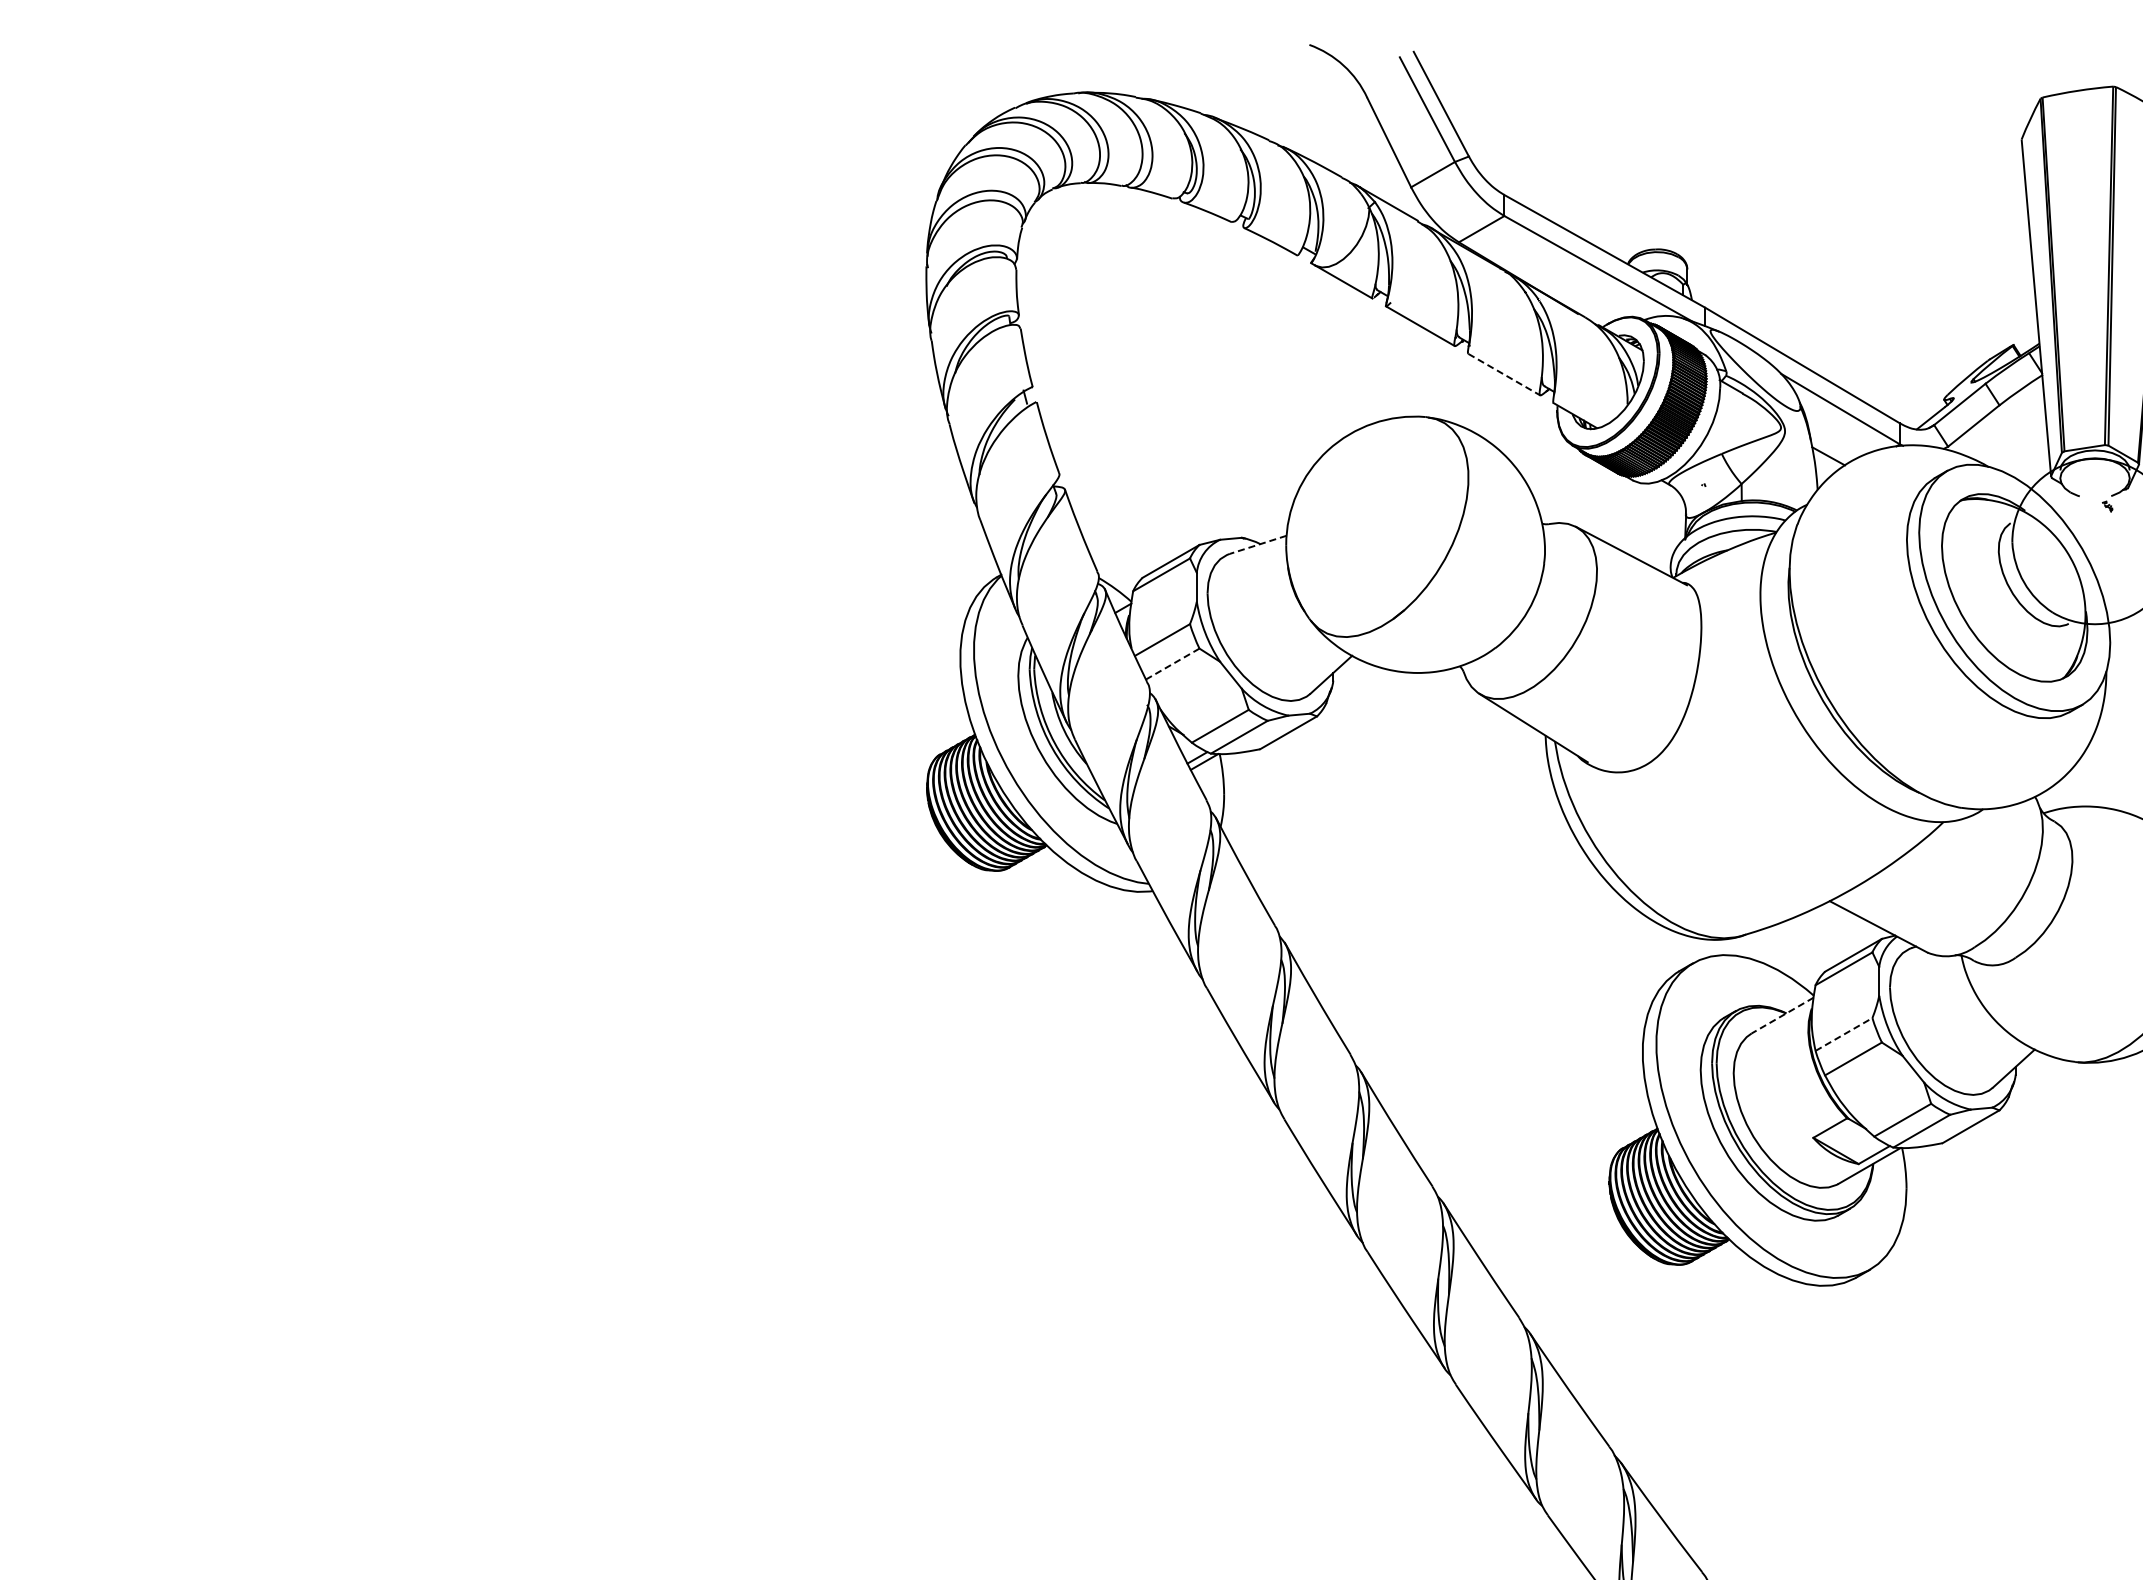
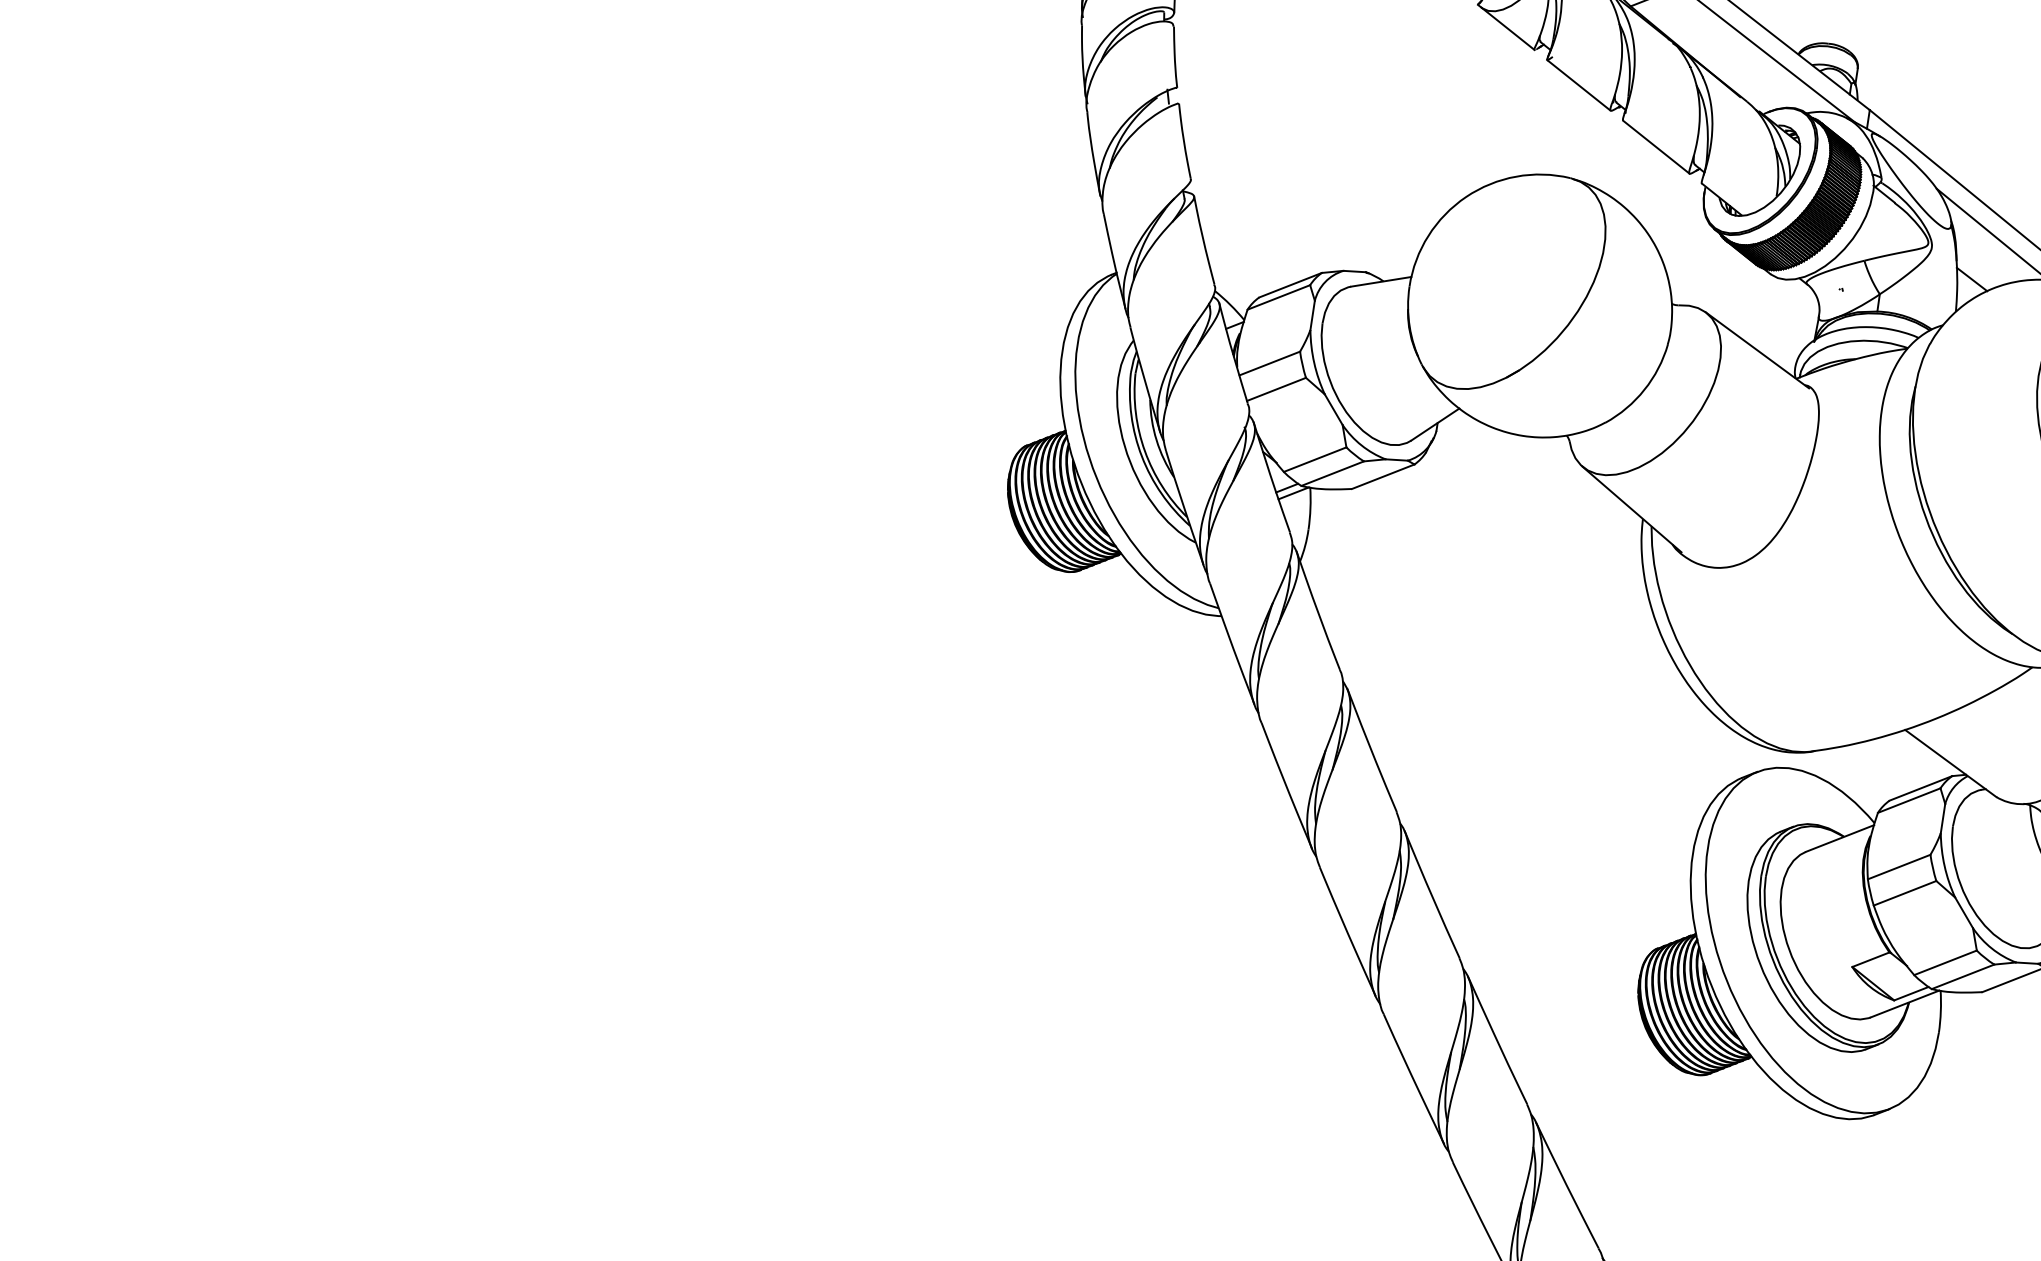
line: (1504, 374) -> (1656, 147), dashed -> solid
line: (1258, 544) -> (1381, 281), dashed -> solid
line: (1172, 664) -> (1276, 389), dashed -> solid
line: (1782, 1015) -> (1839, 838), dashed -> solid
line: (1844, 1034) -> (1899, 867), dashed -> solid

